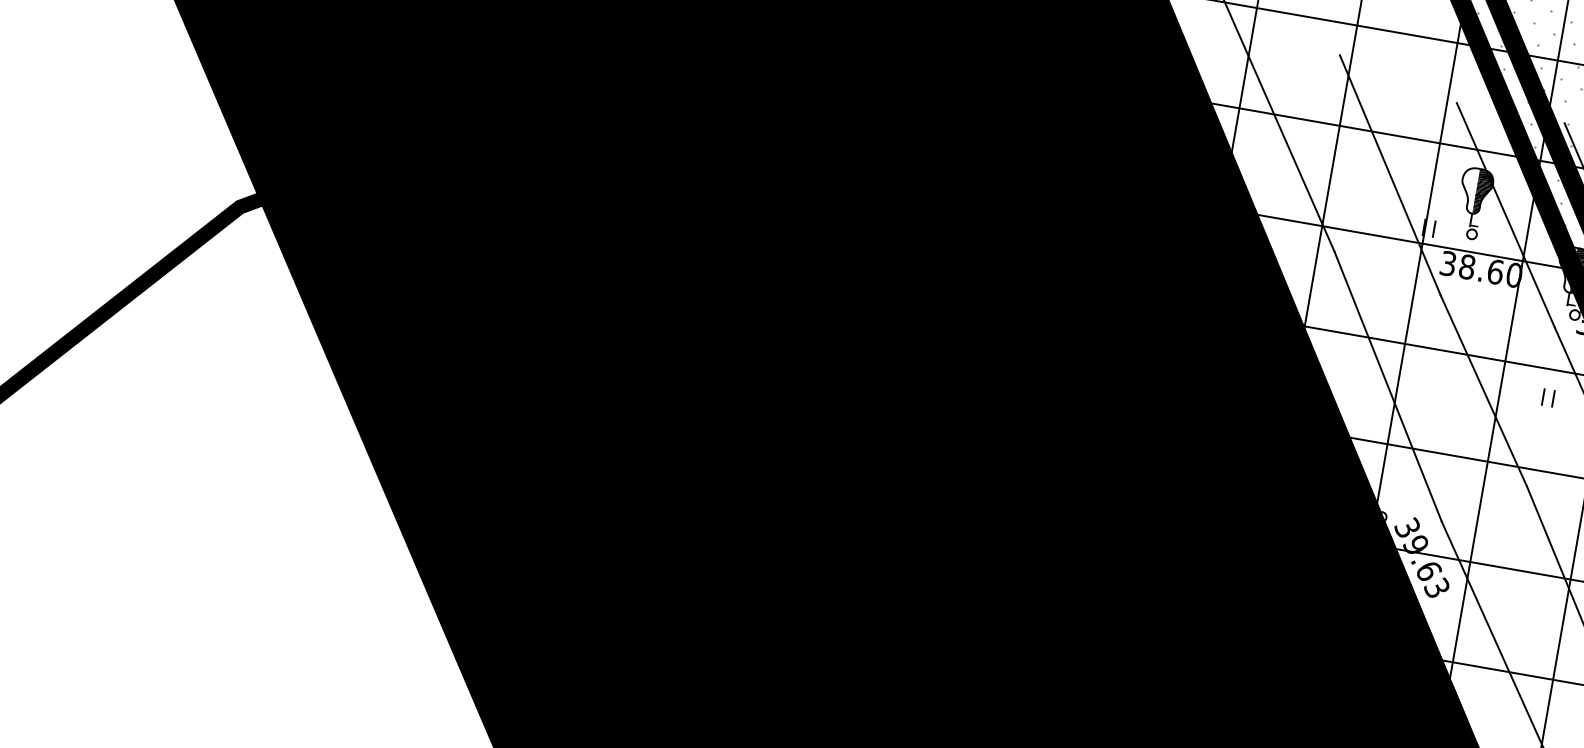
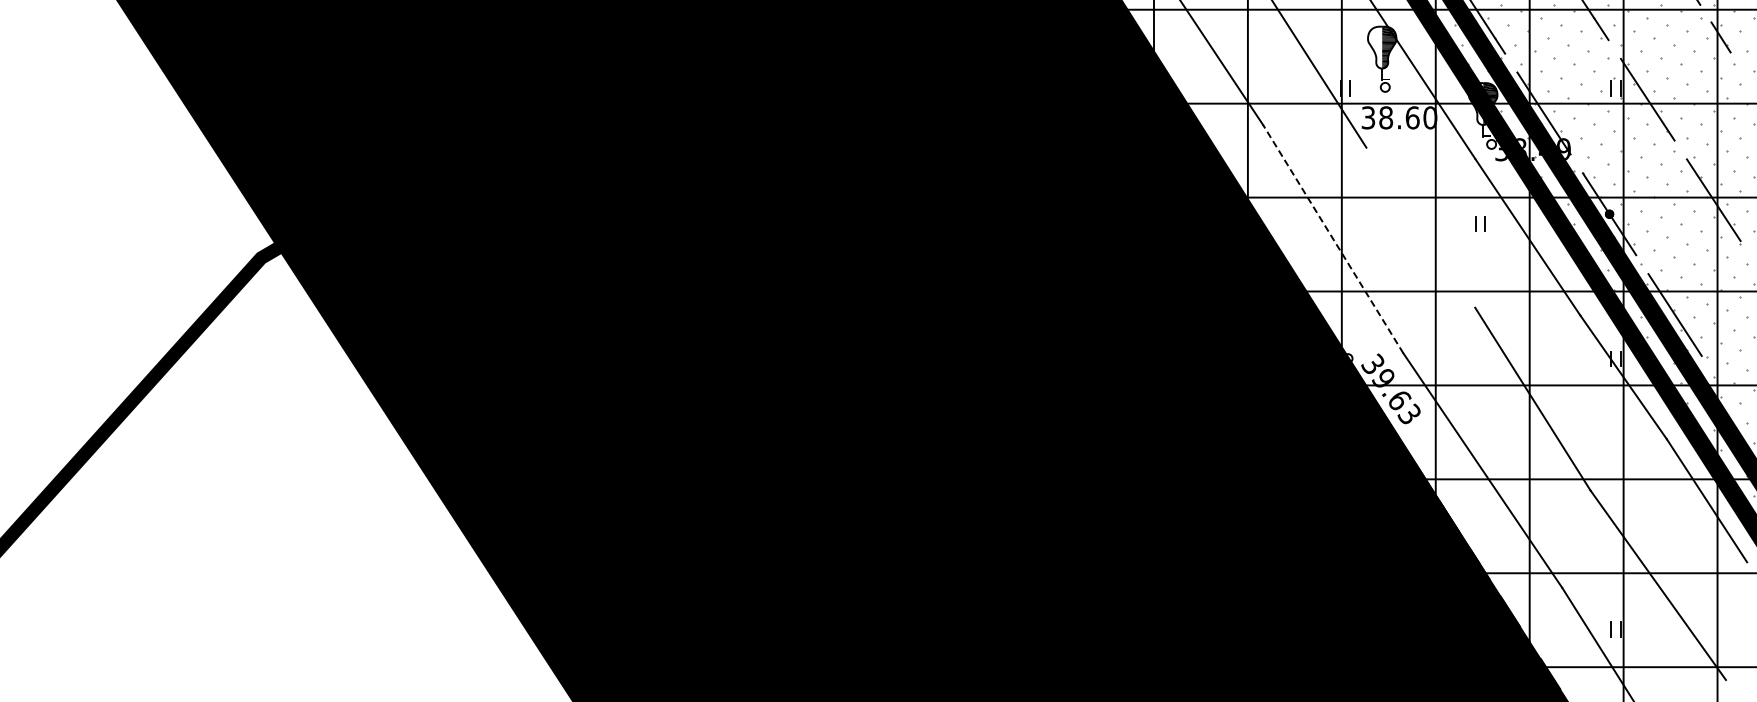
line: (1387, 385) -> (1332, 238), solid -> dashed
line: (1483, 390) -> (1420, 227), removed

